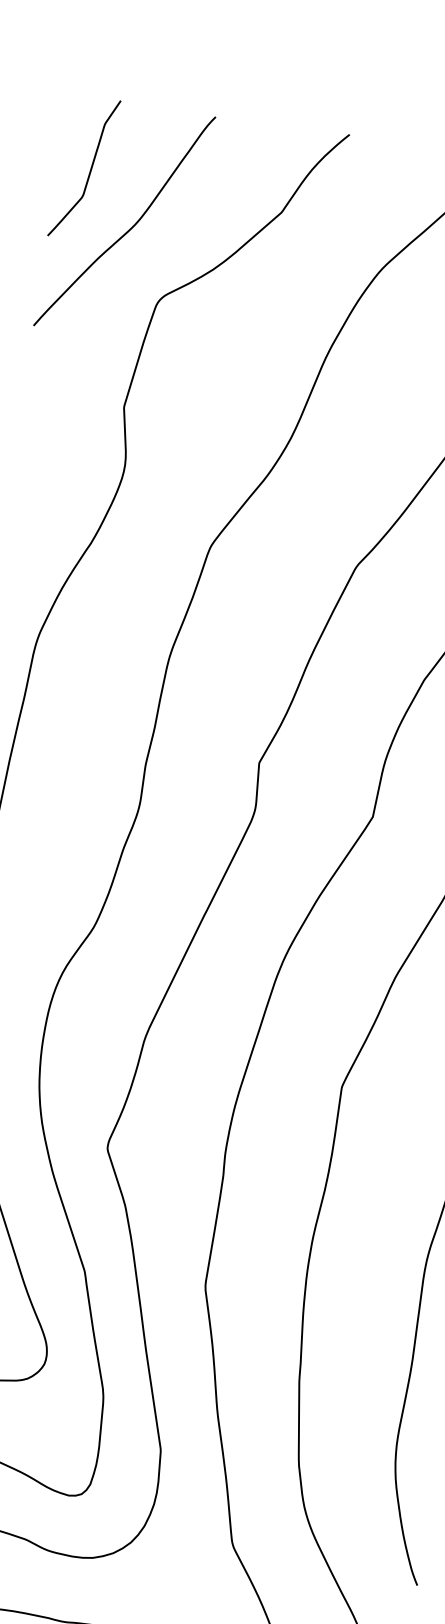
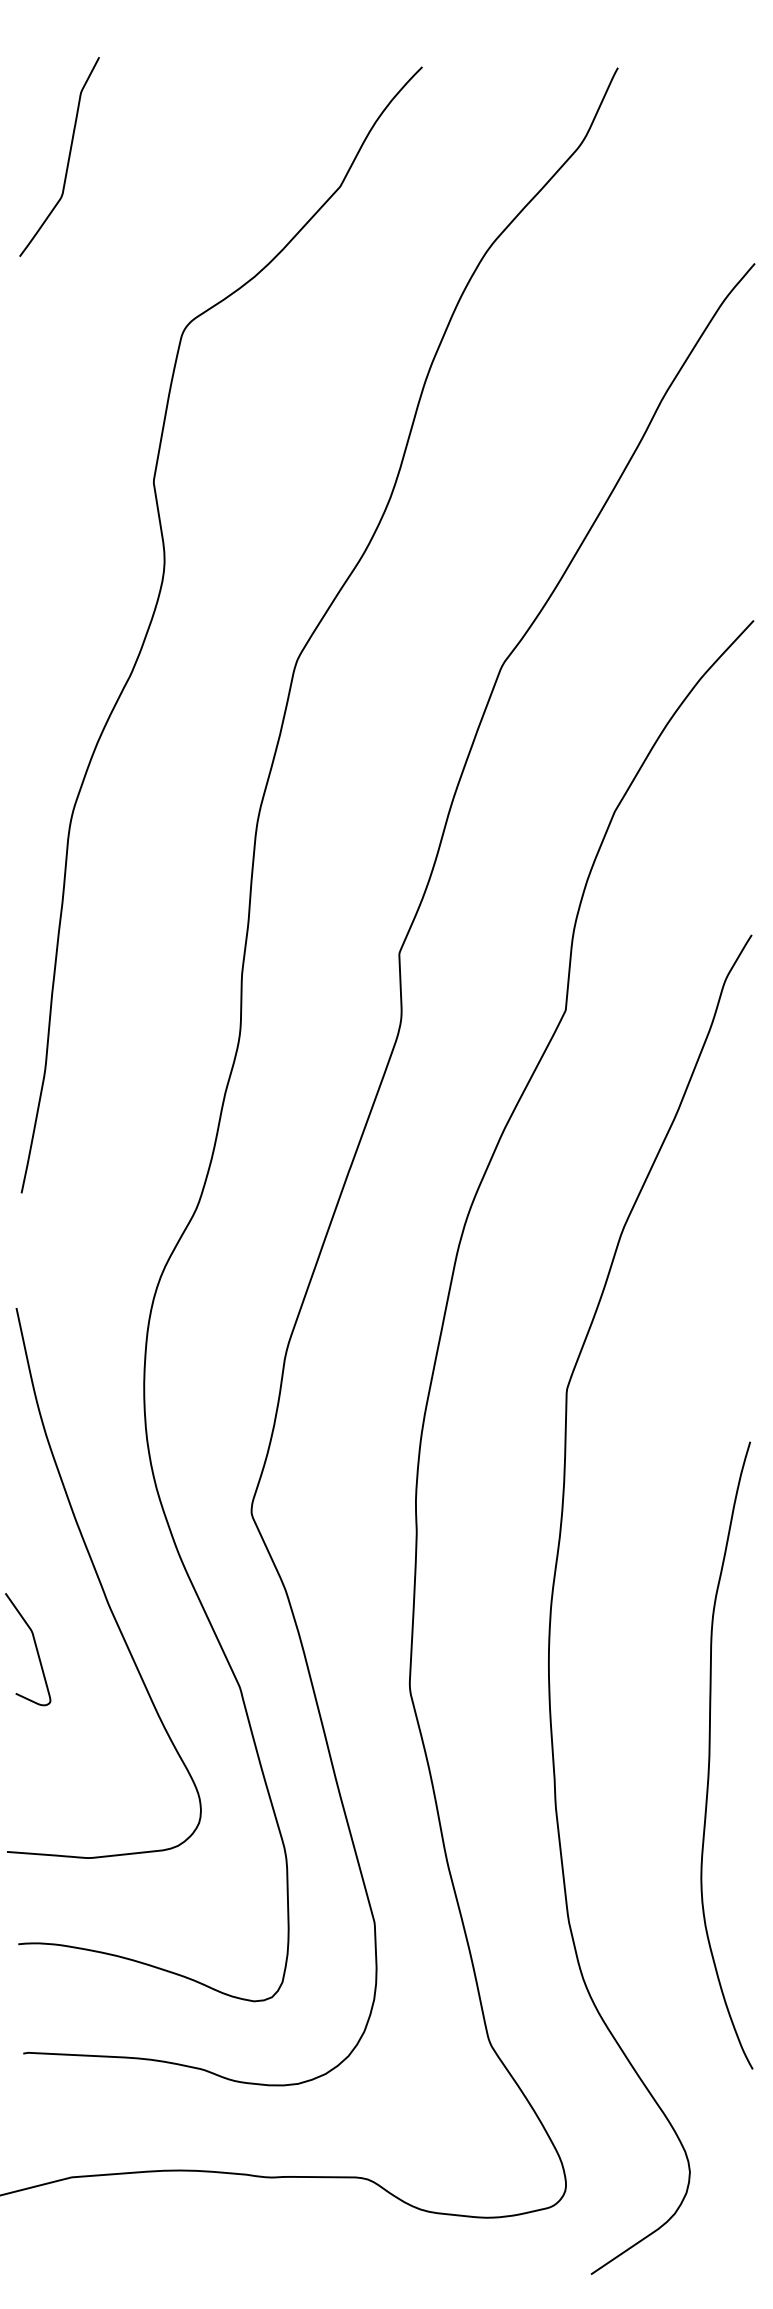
curve: (130, 228) -> (133, 232), removed

